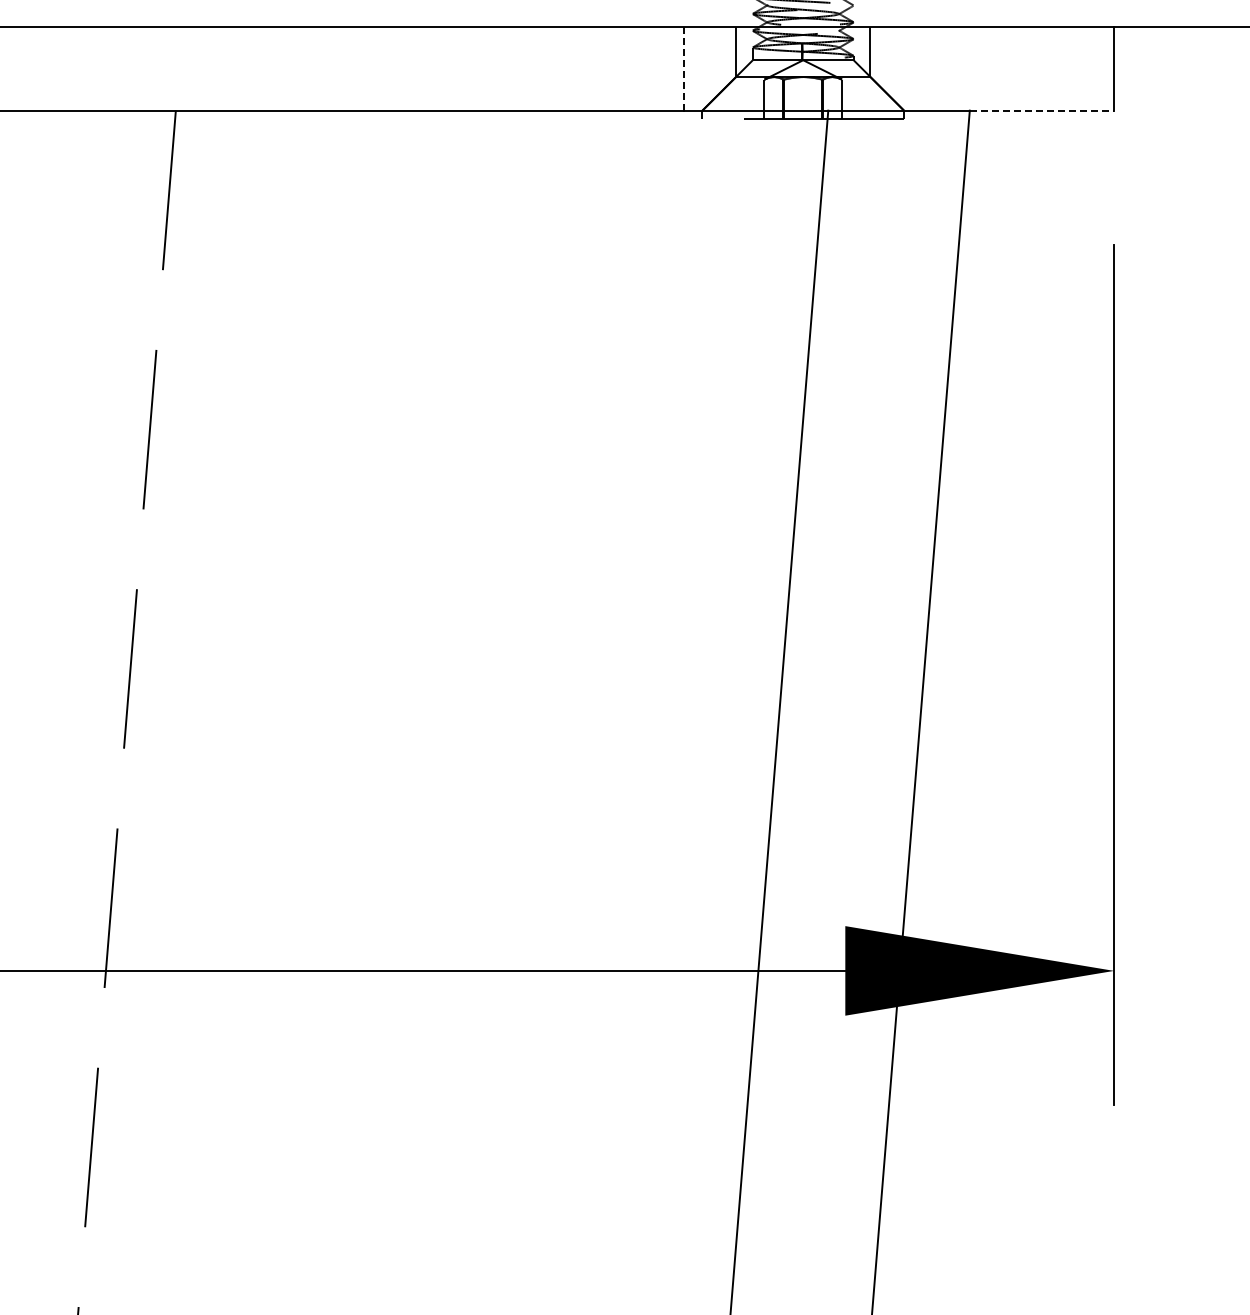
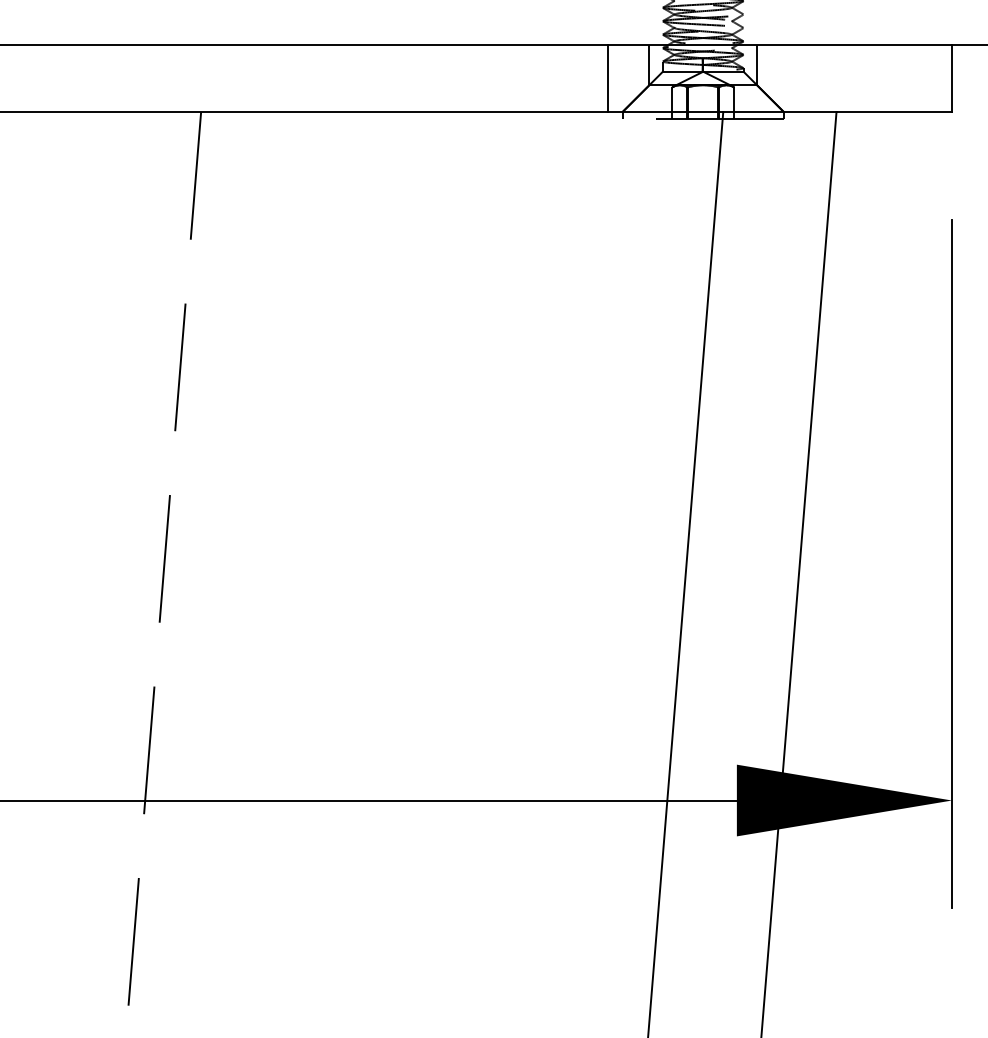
line: (683, 69) -> (607, 79), dashed -> solid
line: (1042, 110) -> (894, 111), dashed -> solid

